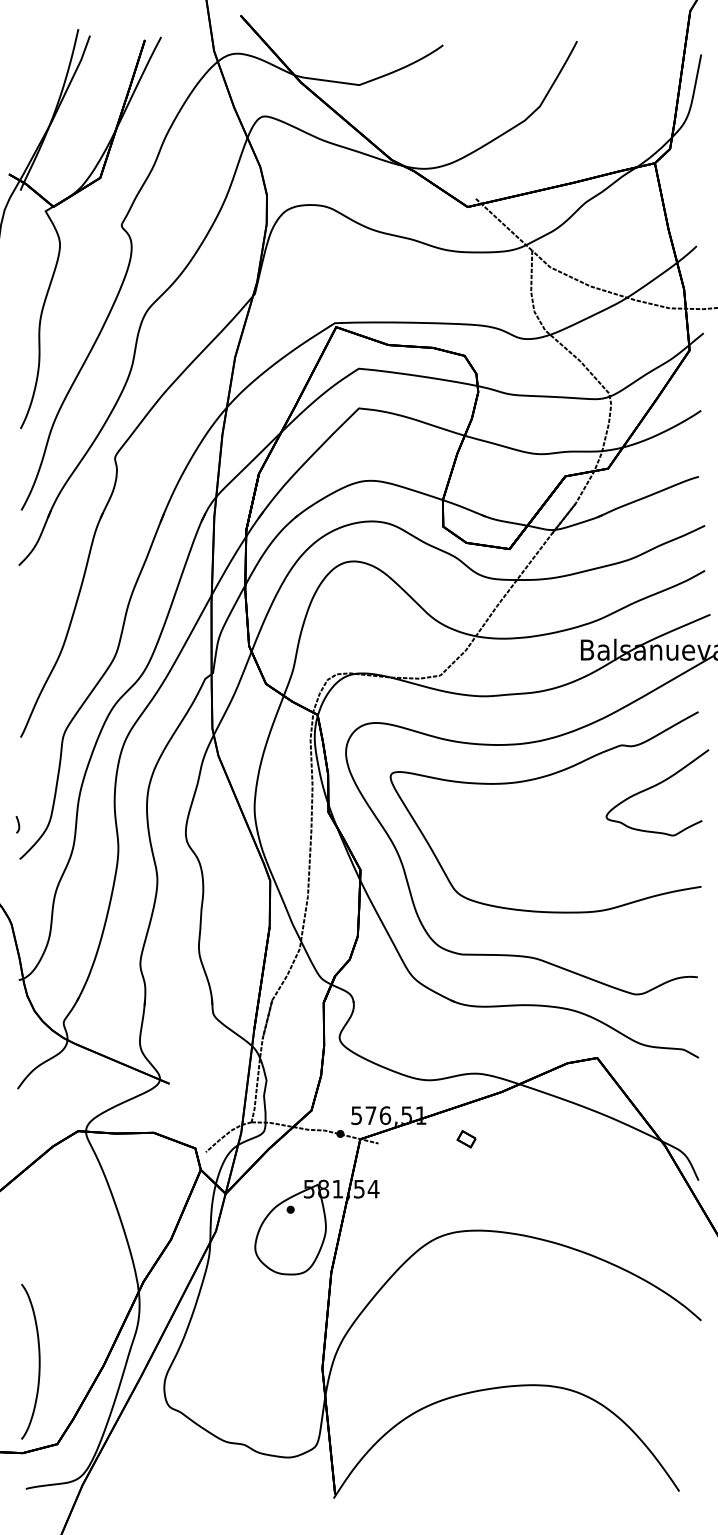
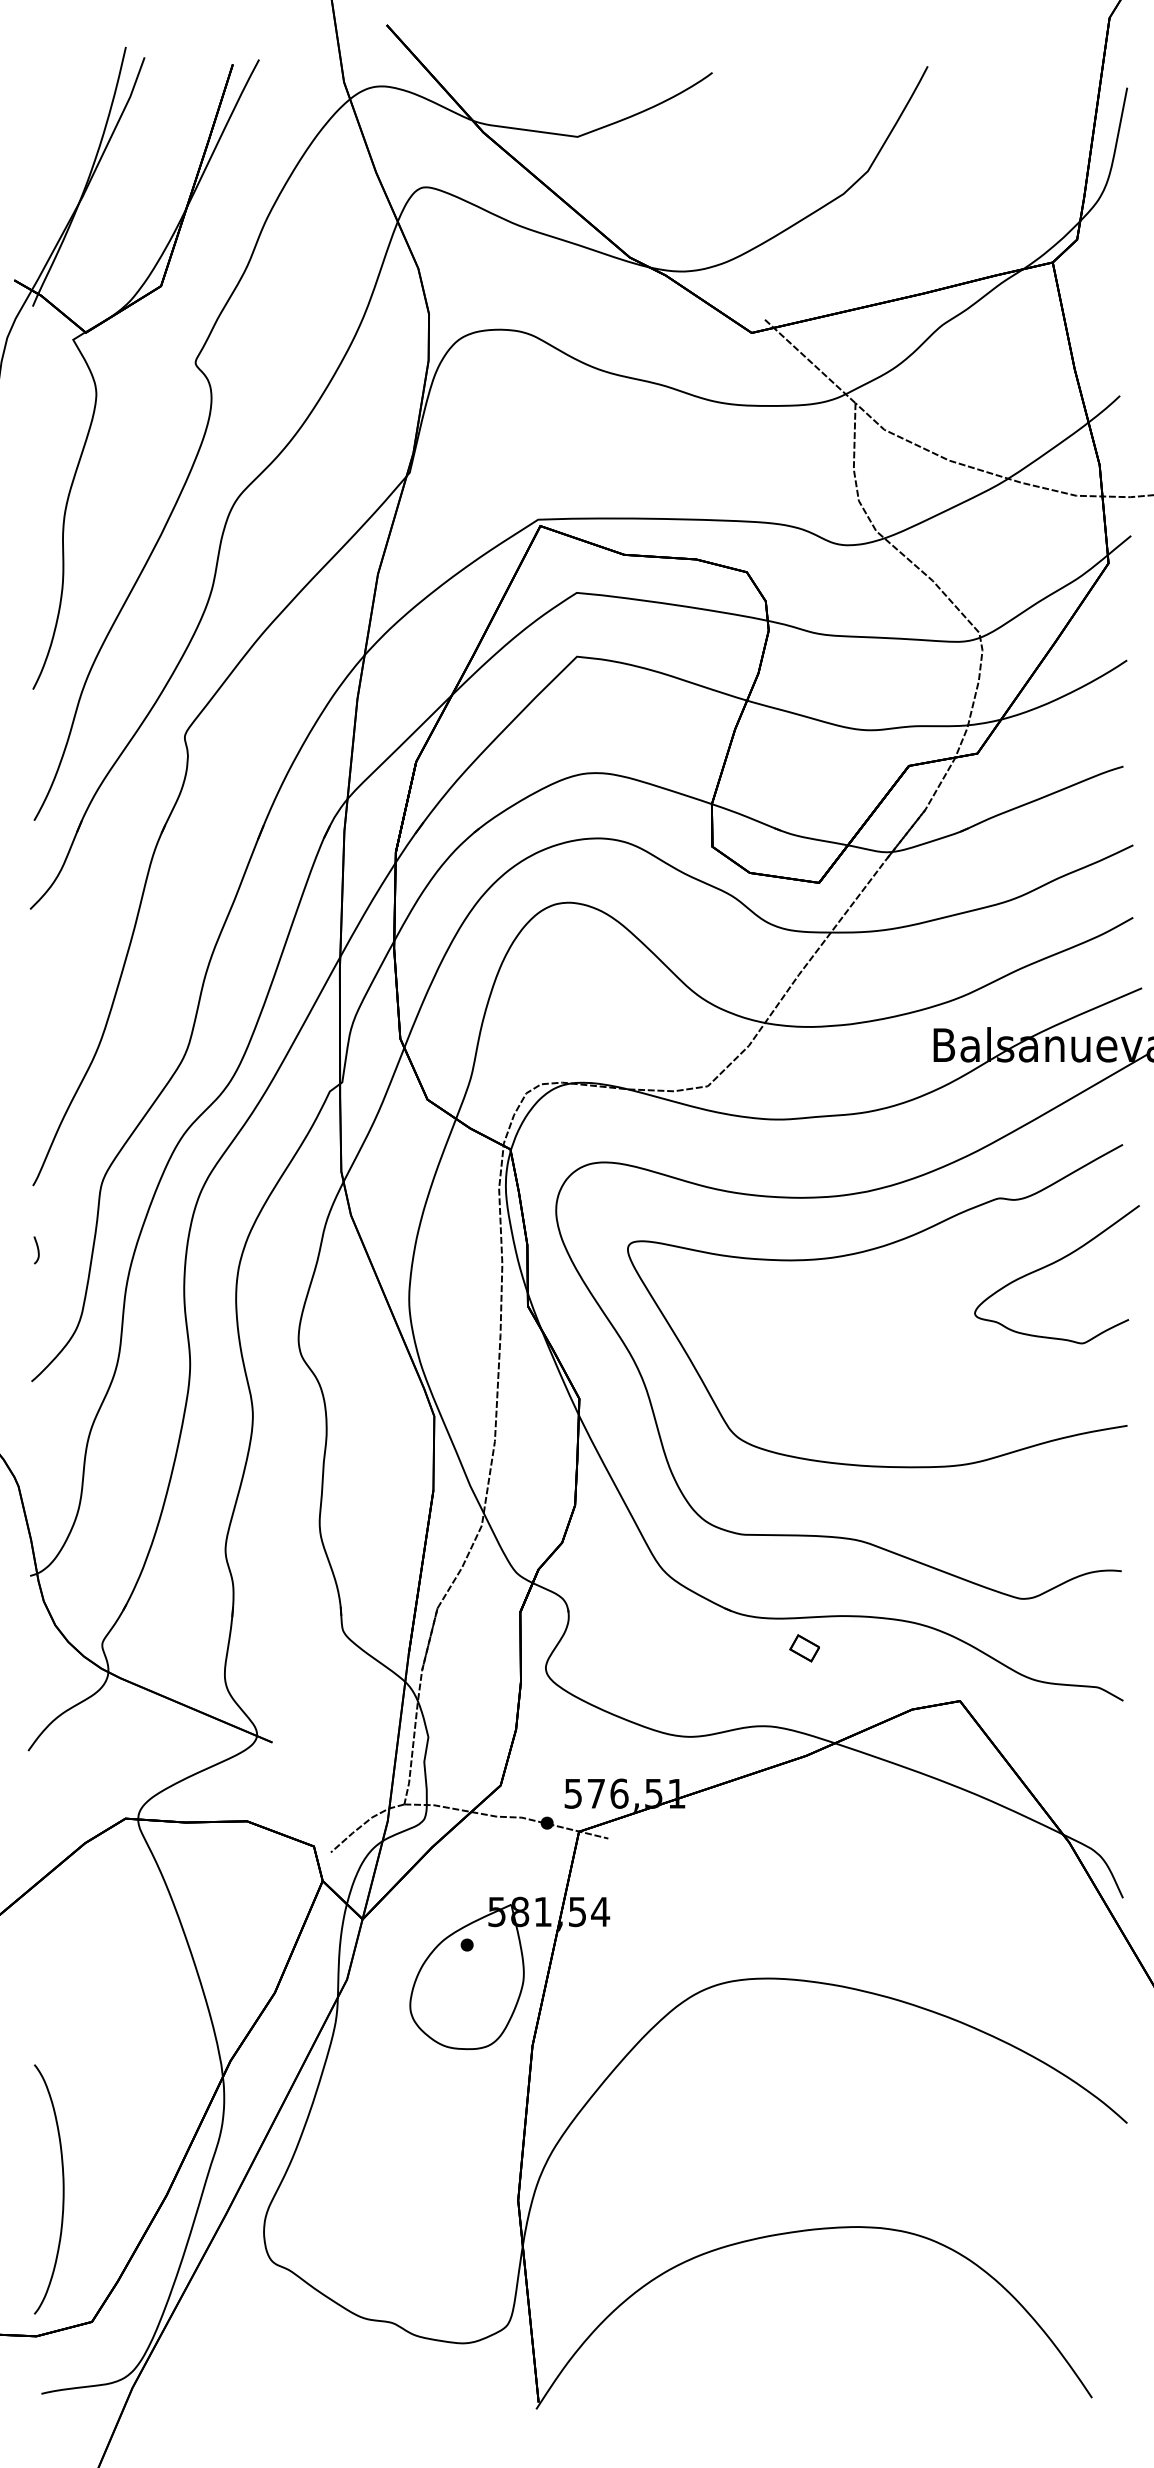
curve: (17, 823) -> (36, 1248), moved
part: (466, 1139) -> (804, 1648), moved

